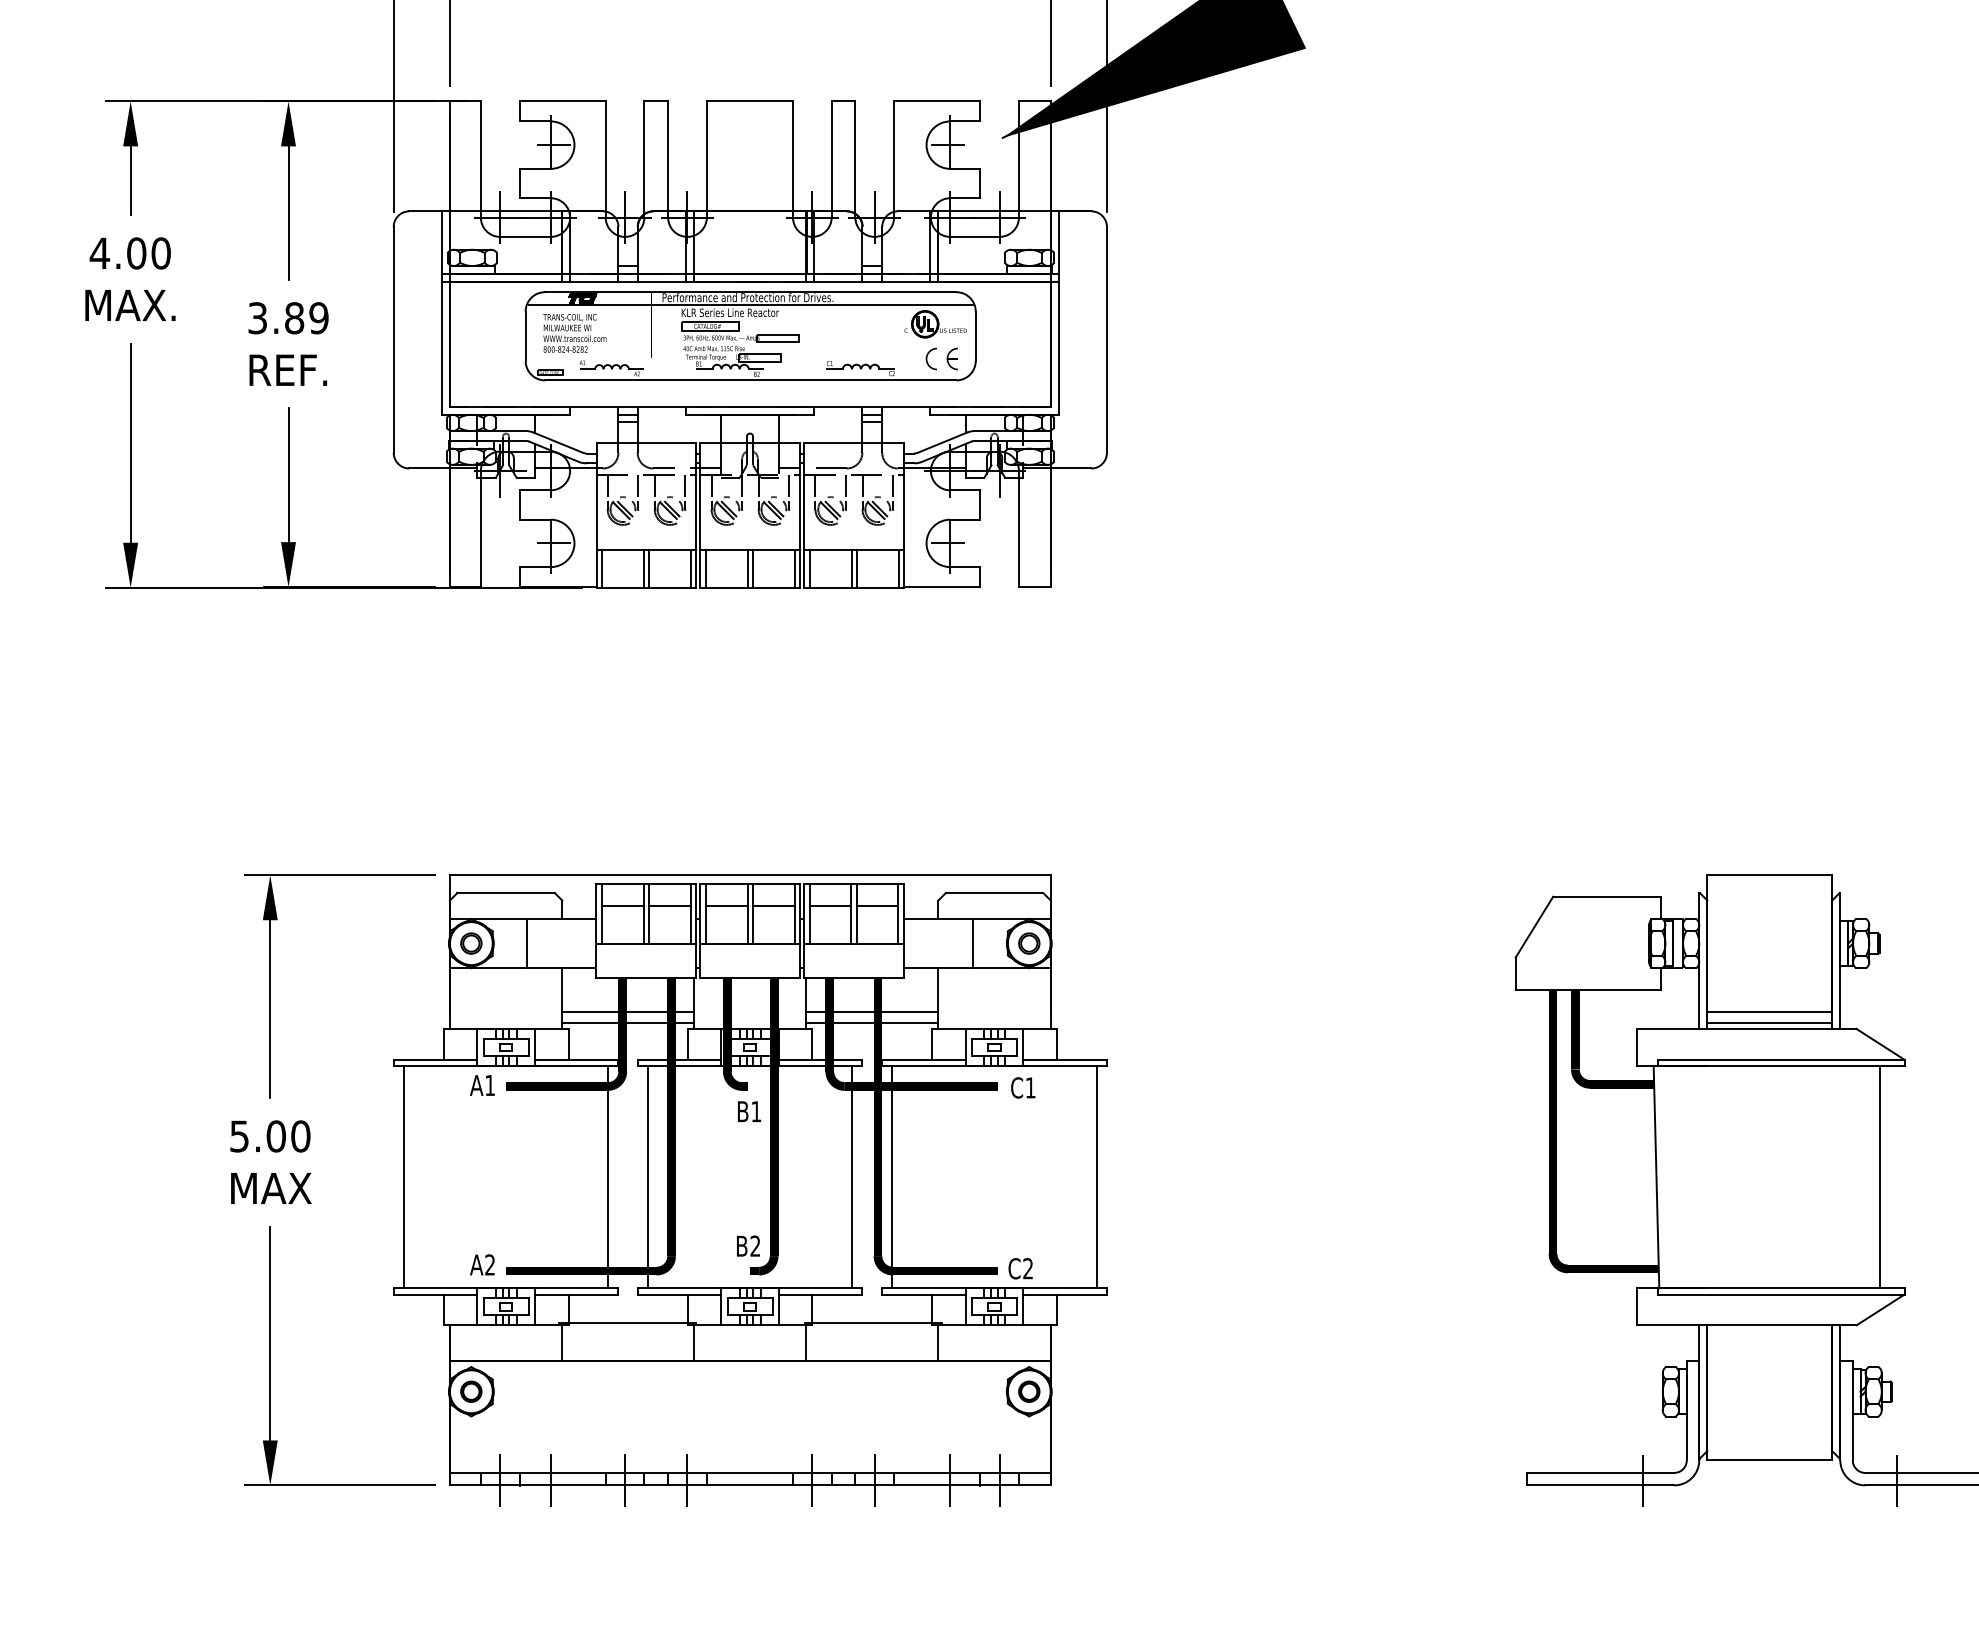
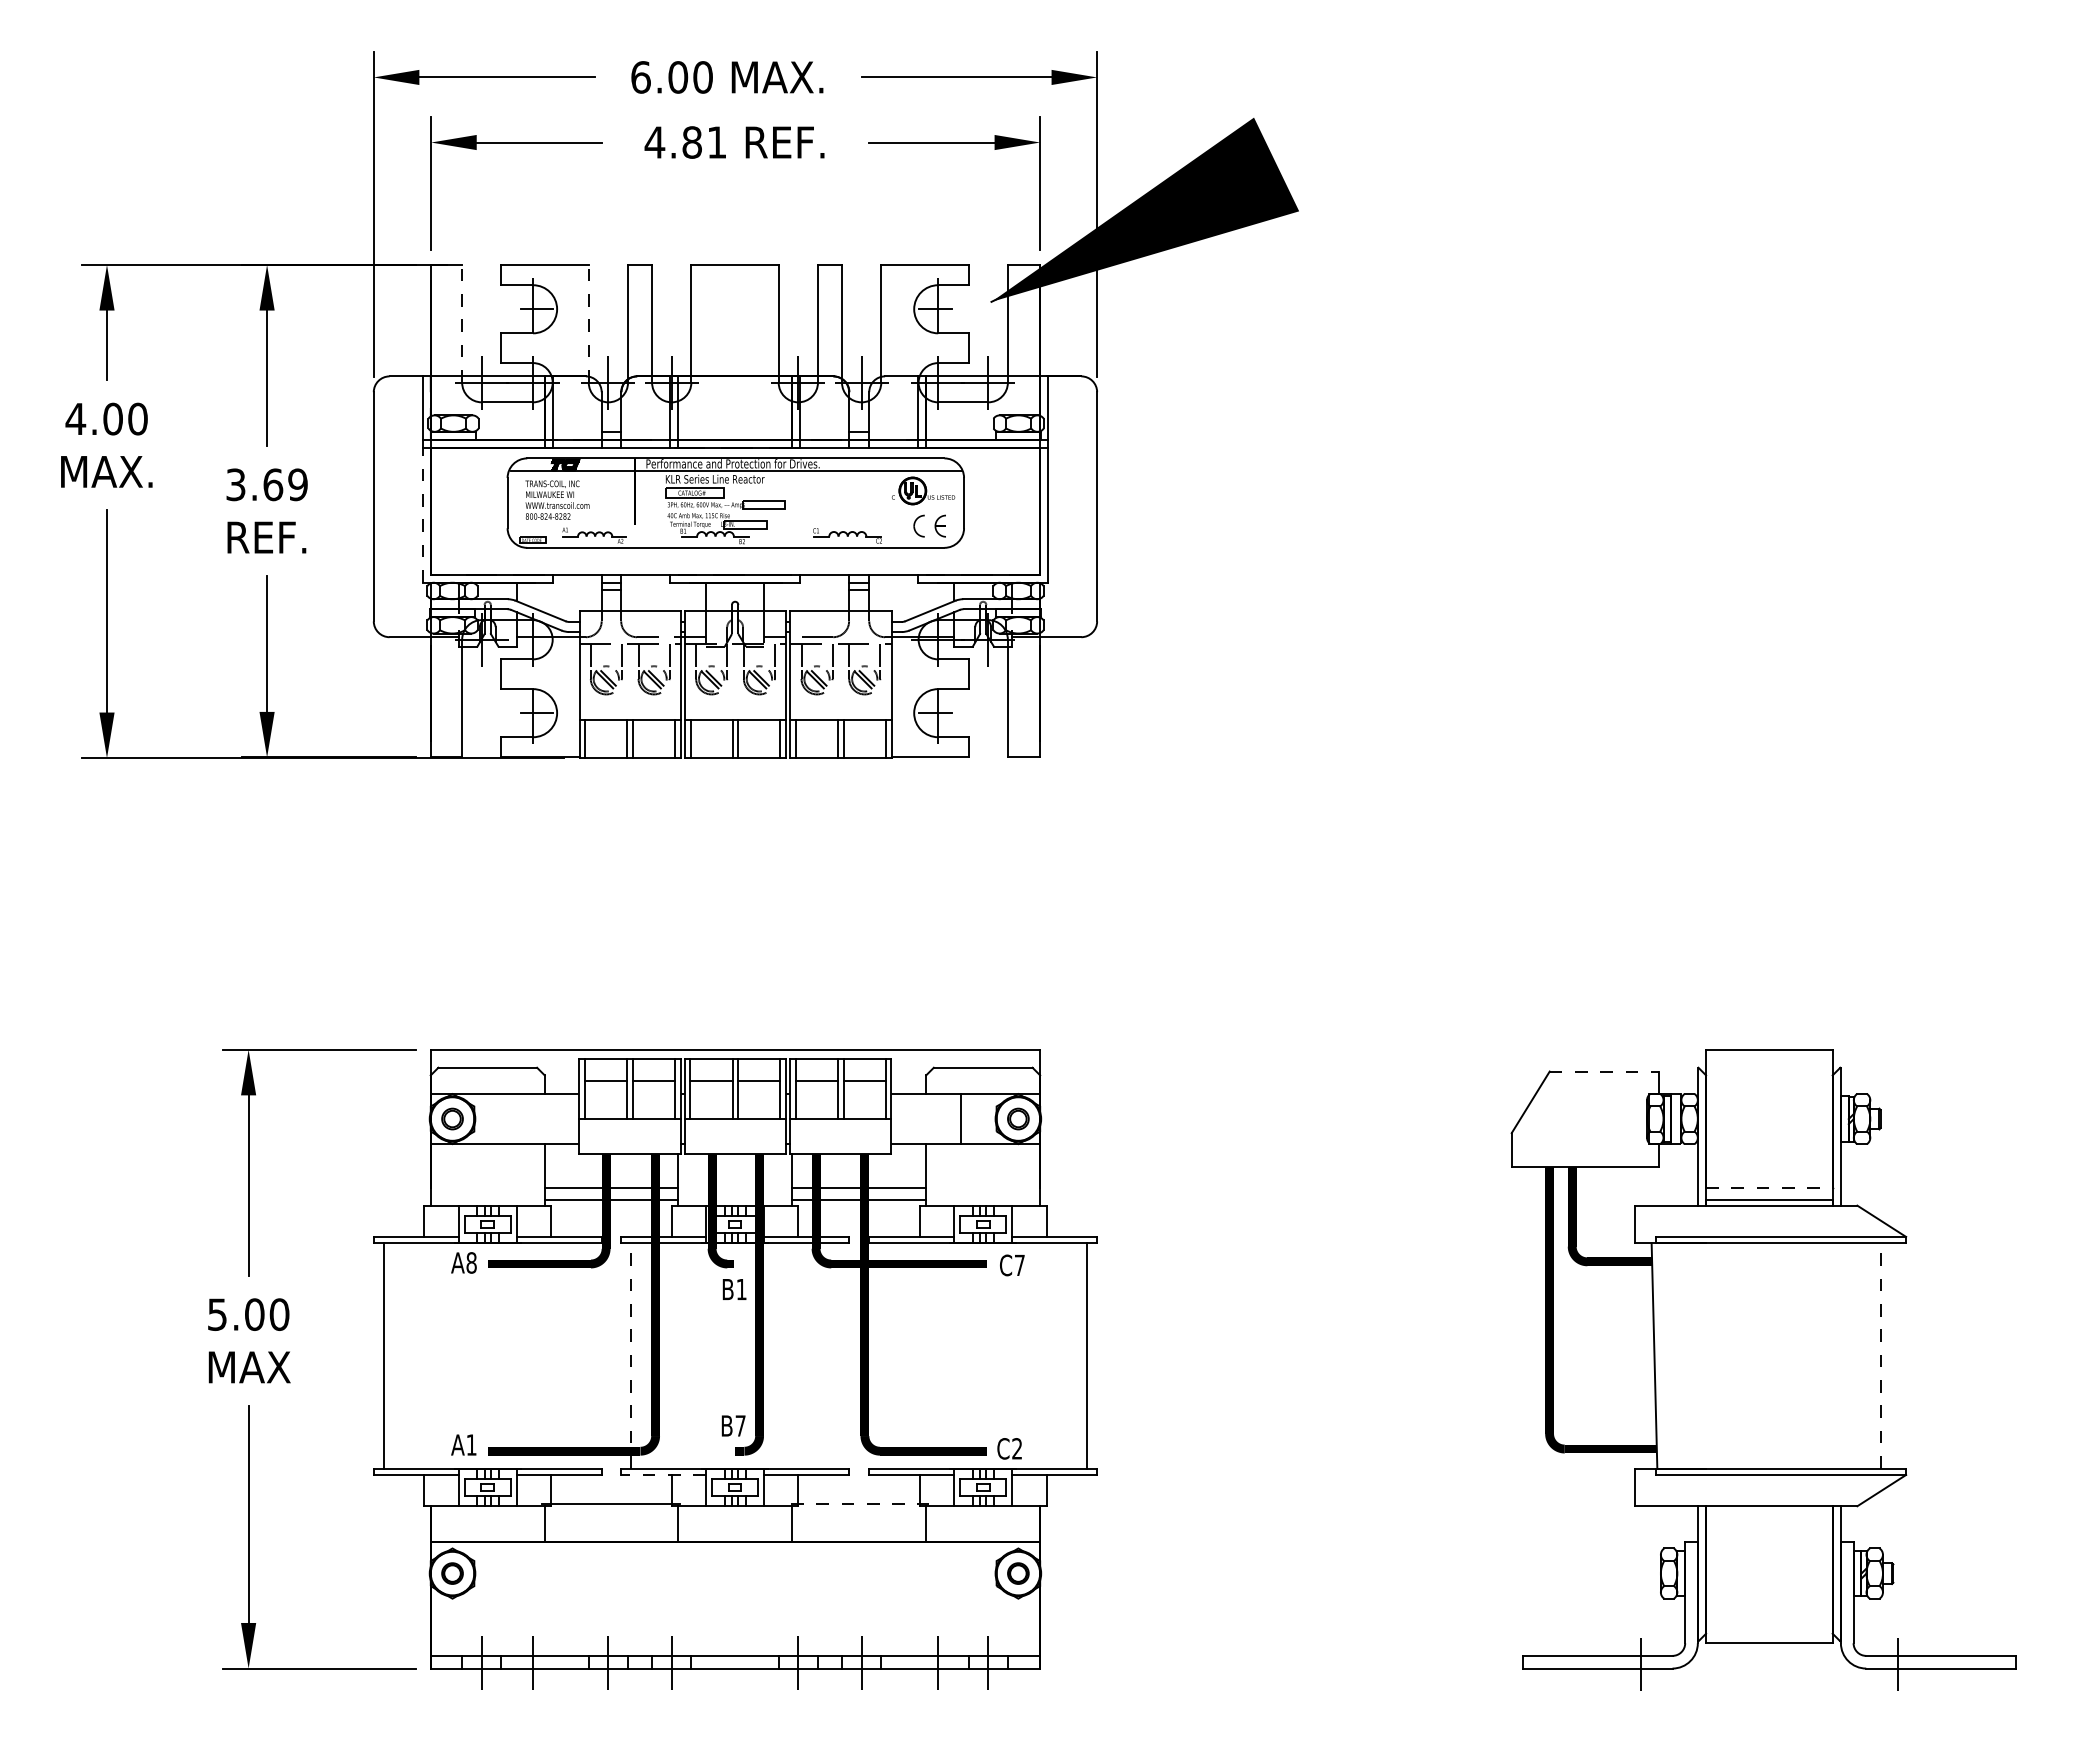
line: (481, 159) -> (462, 323), solid -> dashed
line: (605, 159) -> (588, 323), solid -> dashed
text: (294, 317) -> (273, 484), 3.89 -> 3.69
line: (441, 347) -> (422, 514), solid -> dashed
line: (1607, 896) -> (1604, 1071), solid -> dashed
line: (527, 943) -> (509, 1118), removed
line: (1769, 1012) -> (1769, 1188), solid -> dashed
text: (490, 1085) -> (471, 1262), A1 -> A8
text: (1030, 1087) -> (1019, 1264), C1 -> C7
line: (608, 1176) -> (591, 1355), removed
line: (647, 1176) -> (631, 1355), solid -> dashed
line: (851, 1176) -> (838, 1355), removed
line: (892, 1176) -> (879, 1355), removed
line: (1880, 1176) -> (1881, 1355), solid -> dashed
text: (755, 1245) -> (740, 1425), B2 -> B7
text: (490, 1264) -> (471, 1444), A2 -> A1
line: (679, 1294) -> (663, 1474), solid -> dashed
line: (873, 1323) -> (860, 1504), solid -> dashed

